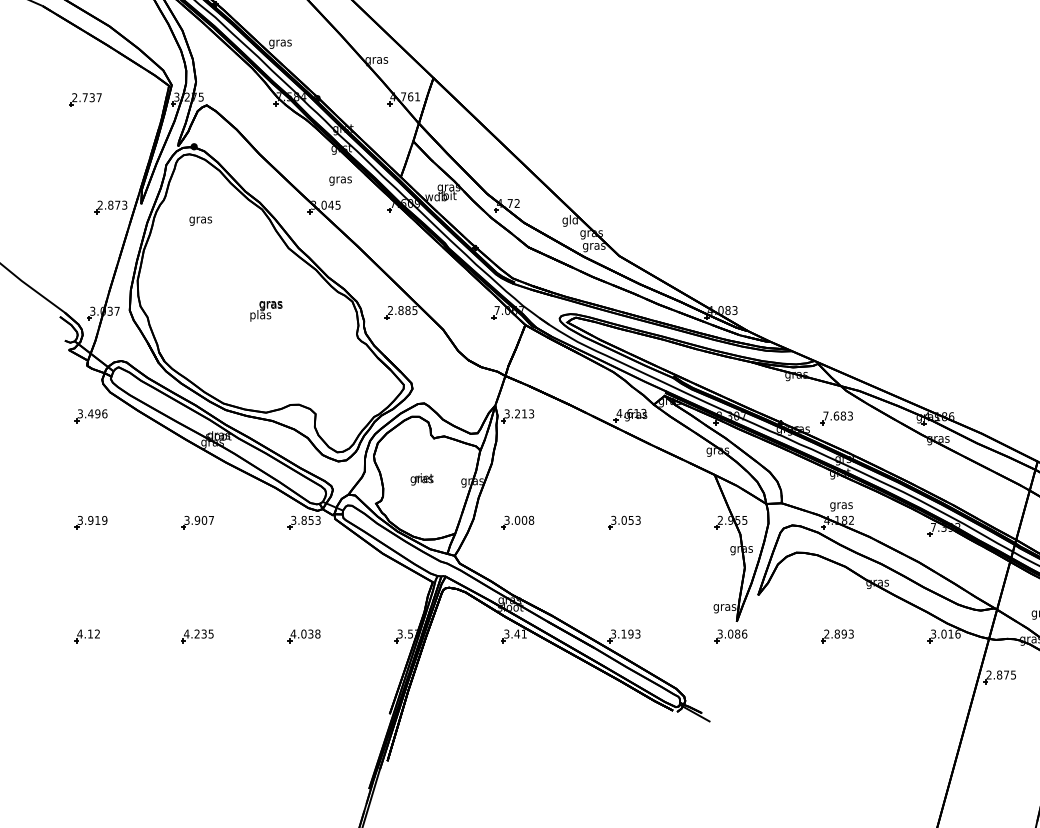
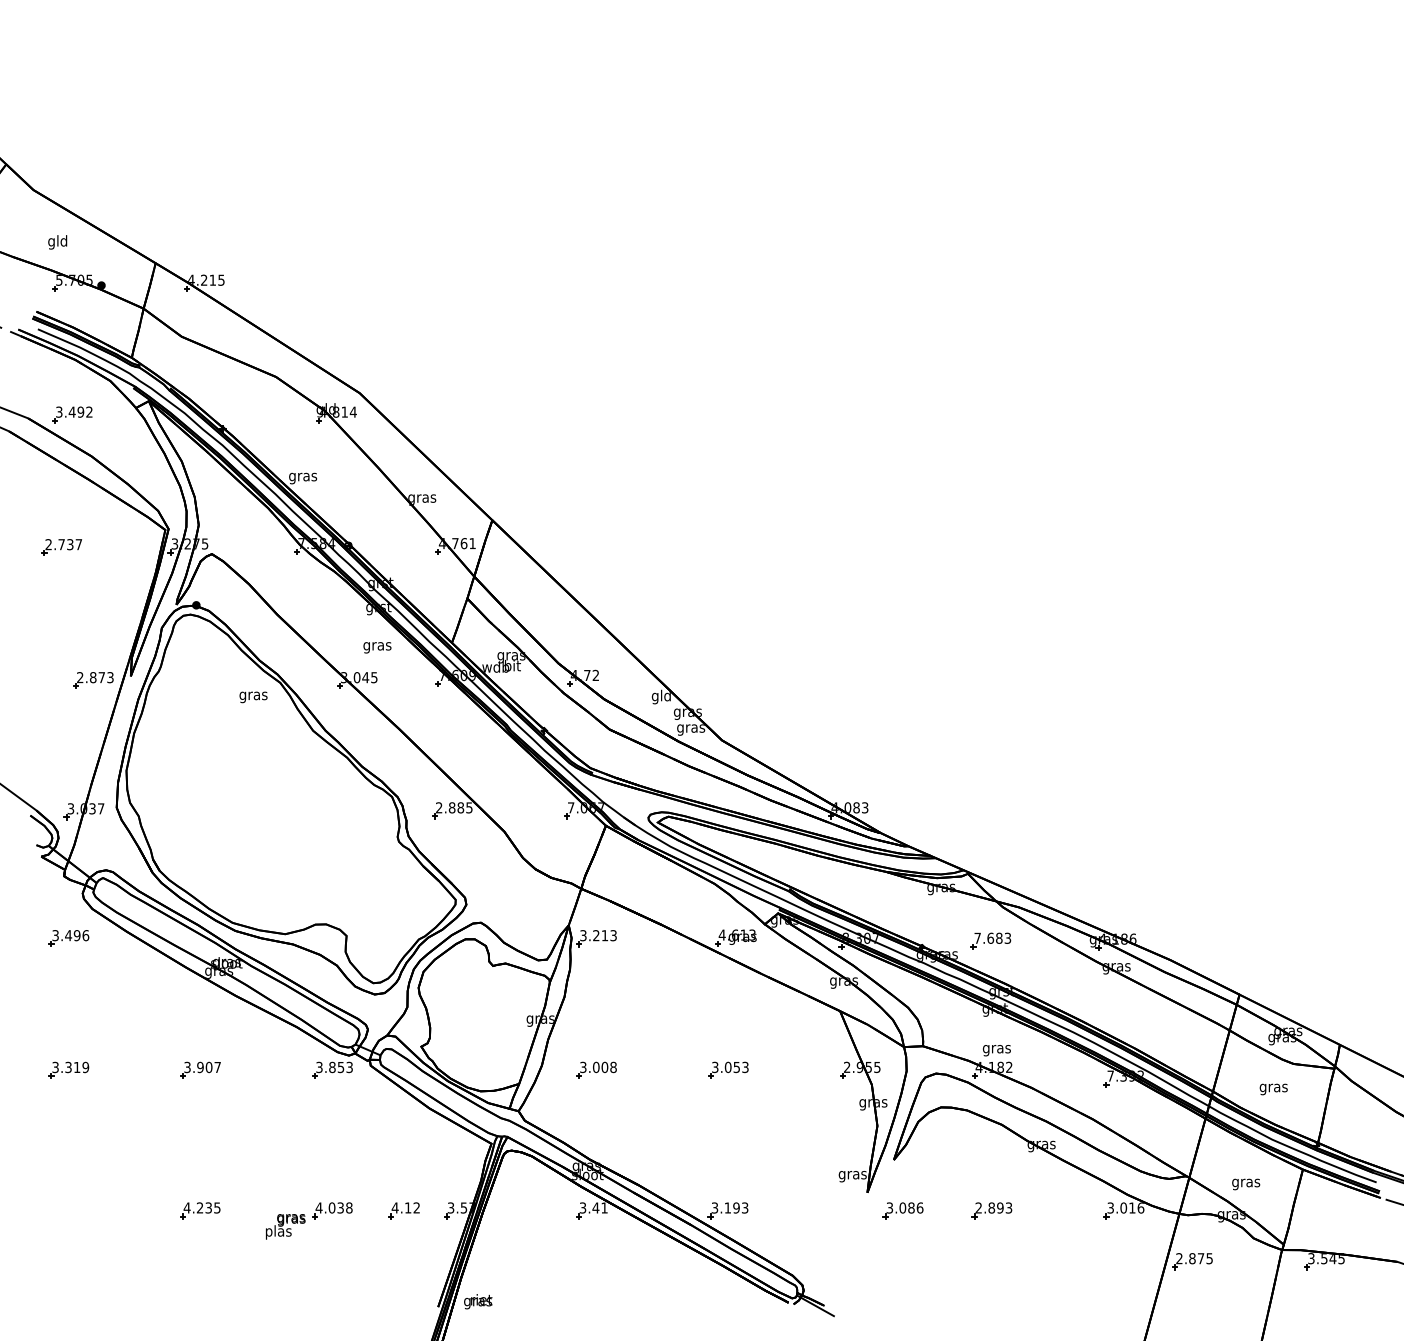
text: (200, 221) -> (253, 697), moved
text: (266, 311) -> (285, 1226), moved
text: (422, 479) -> (478, 1301), moved
text: (90, 520) -> (68, 1067), 3.919 -> 3.319
part: (86, 636) -> (403, 1210), moved
part: (730, 636) -> (902, 1210), moved

